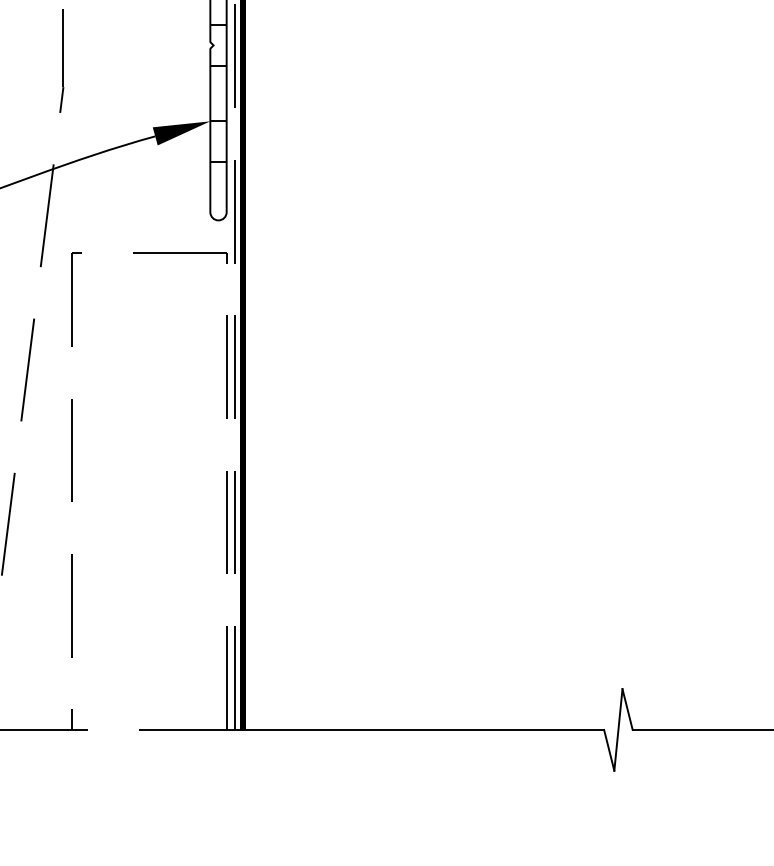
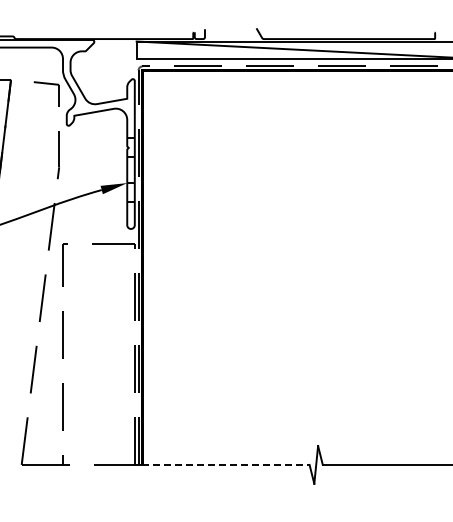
line: (422, 729) -> (225, 464), solid -> dashed

